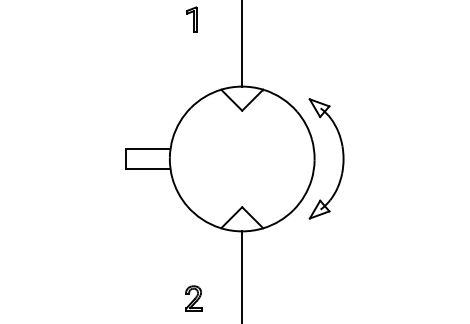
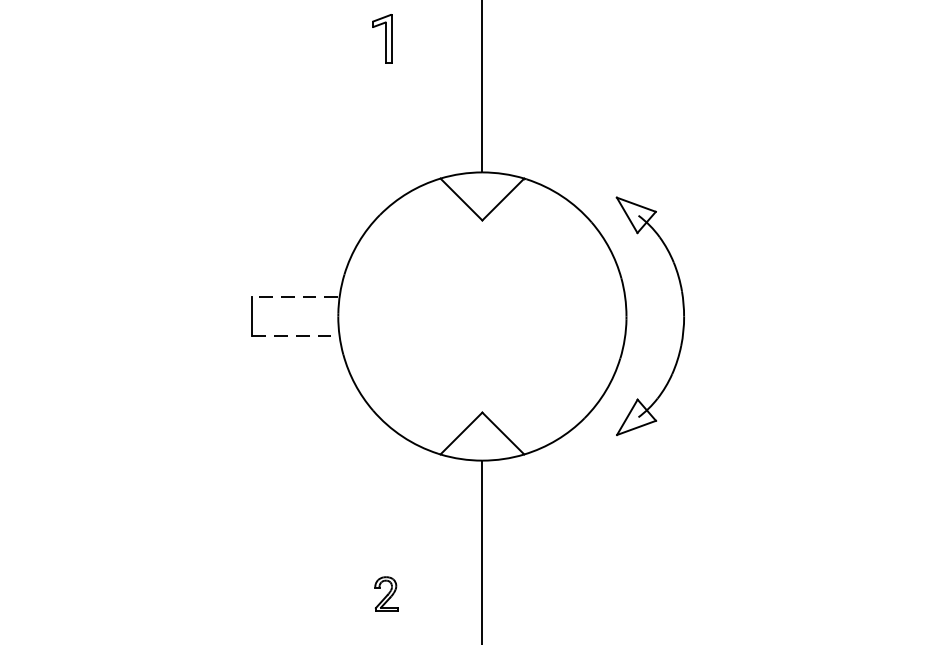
line: (148, 149) -> (295, 297), solid -> dashed
line: (148, 168) -> (295, 335), solid -> dashed
part: (193, 298) -> (385, 594), size x0.7

